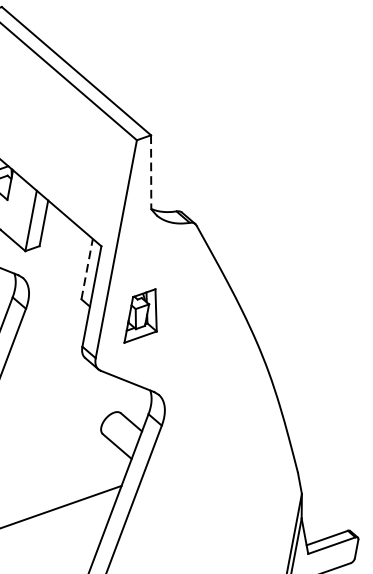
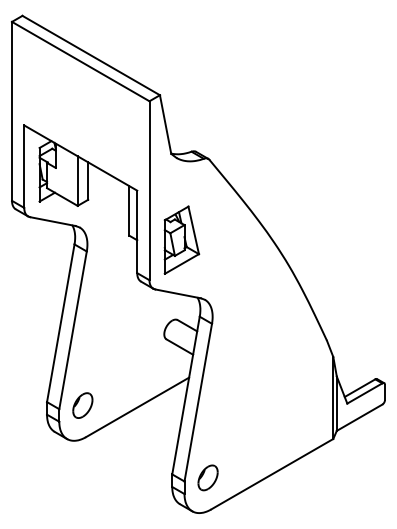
line: (151, 172) -> (165, 124), dashed -> solid
line: (87, 268) -> (129, 210), dashed -> solid
part: (144, 315) -> (181, 239), size x1.43

